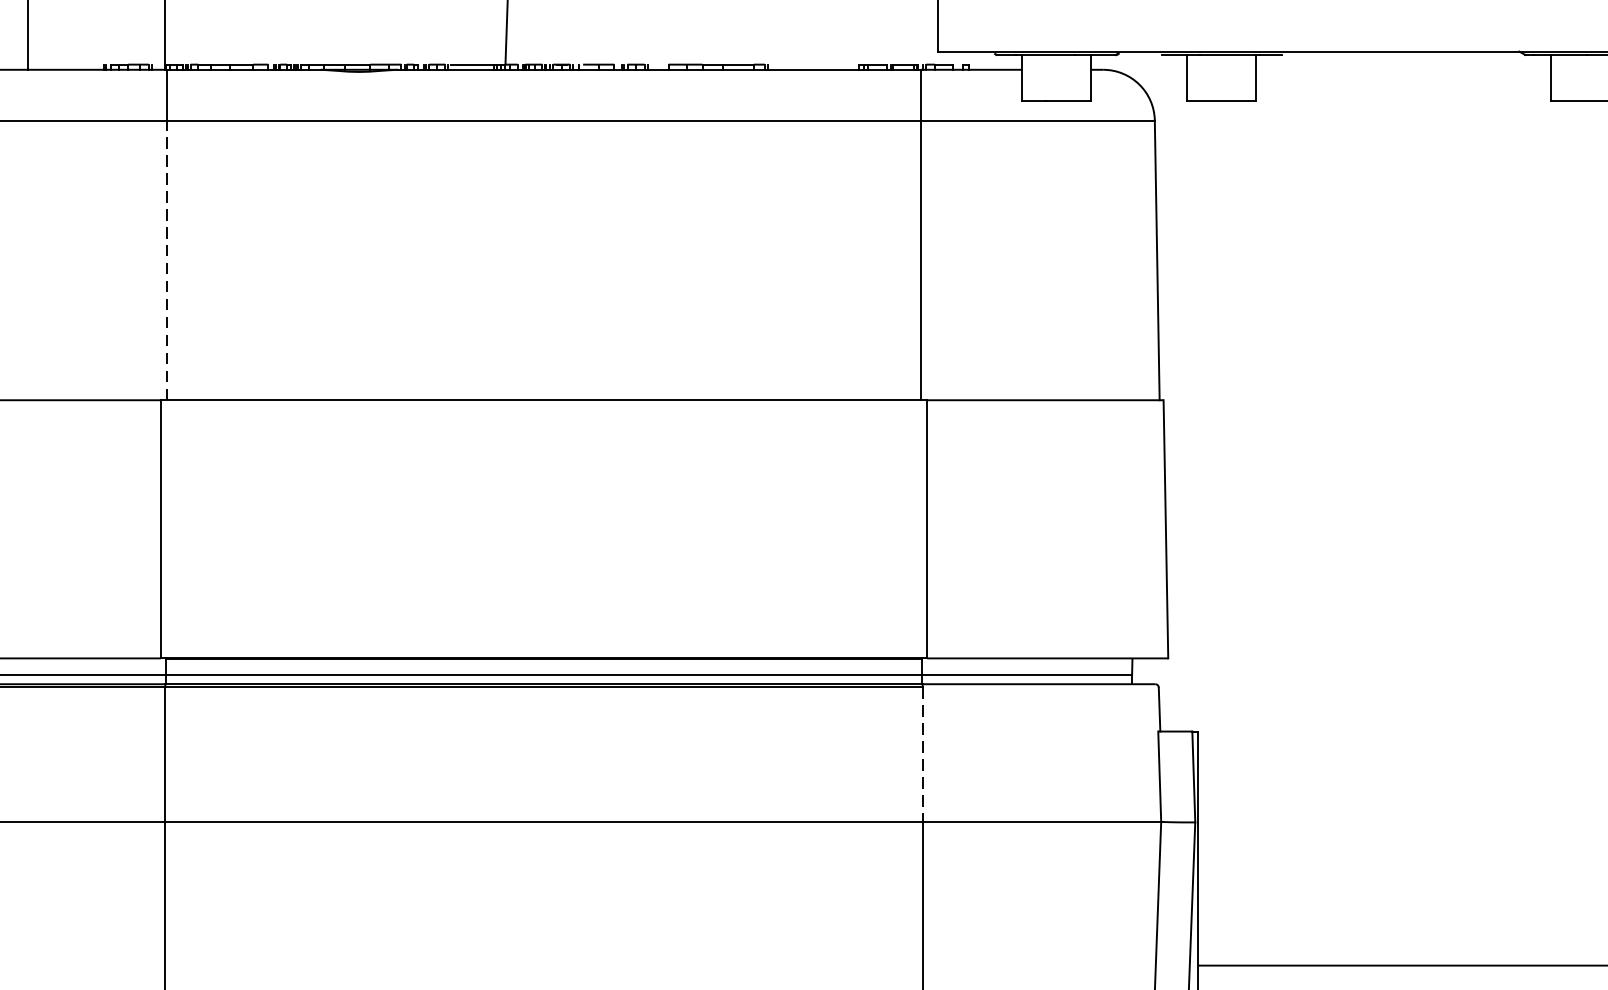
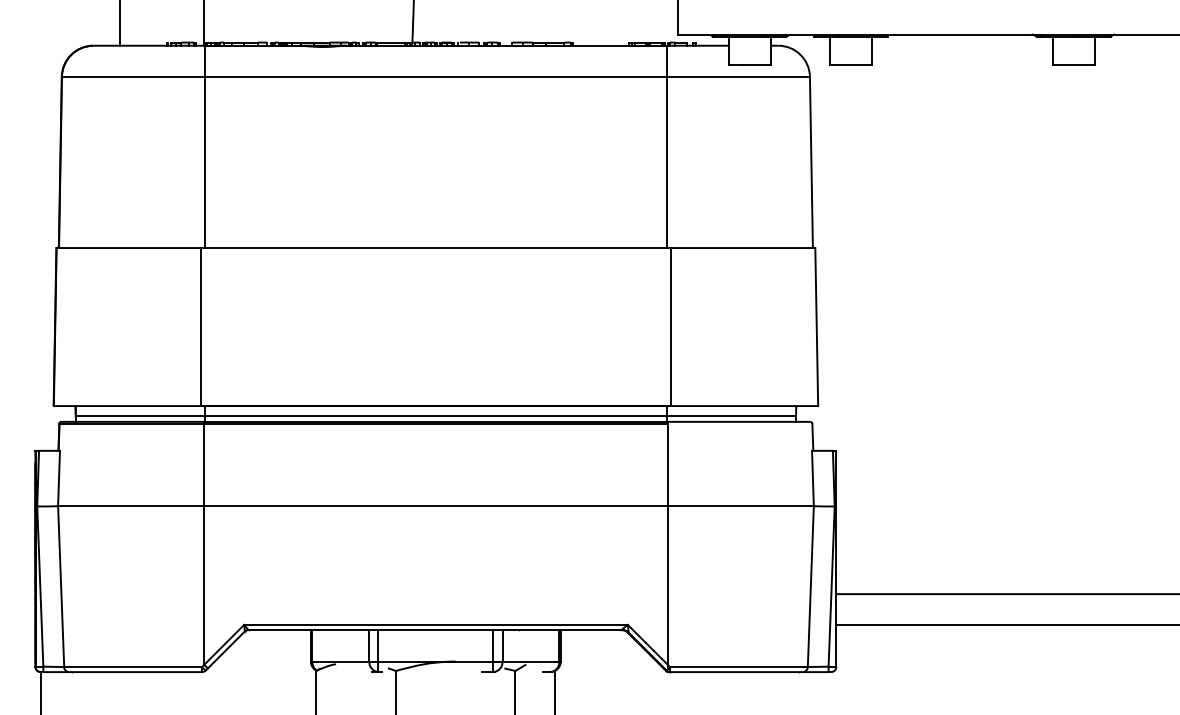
line: (167, 260) -> (205, 162), dashed -> solid
line: (922, 755) -> (667, 465), dashed -> solid

